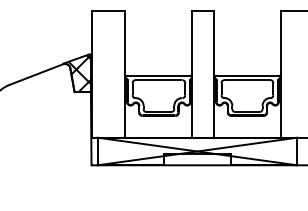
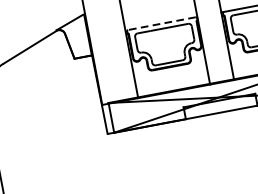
hatch: (79, 73) -> (75, 37), removed
line: (157, 75) -> (160, 23), solid -> dashed

